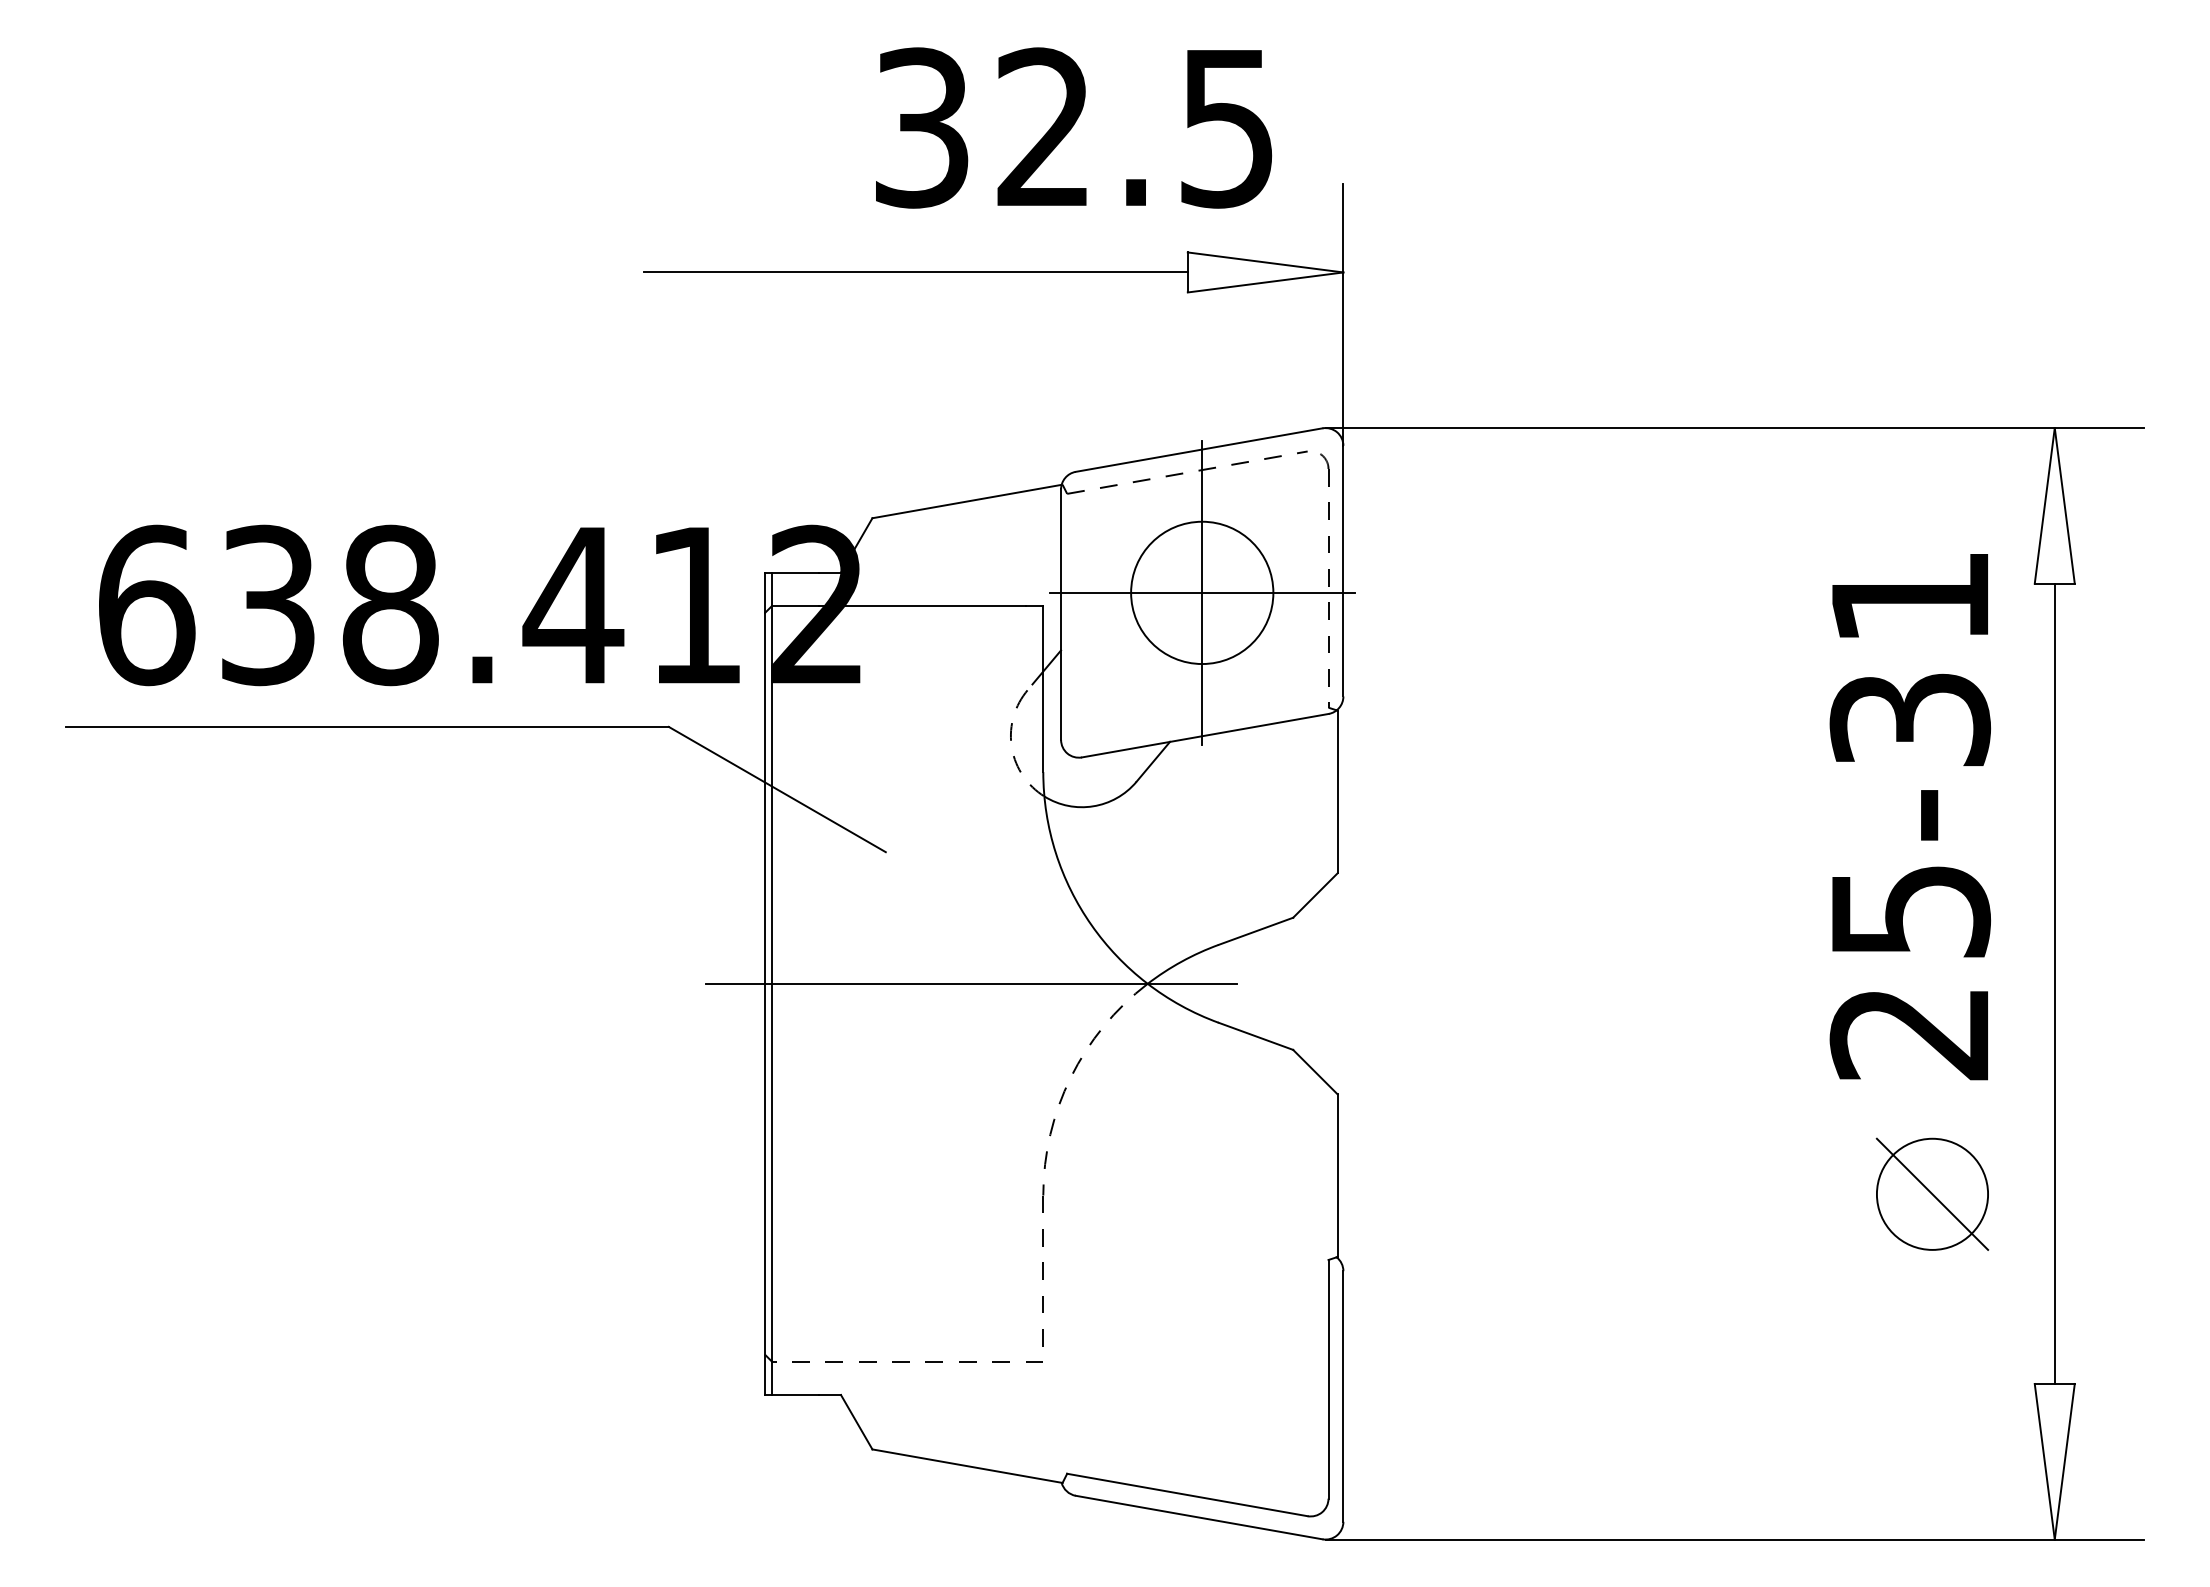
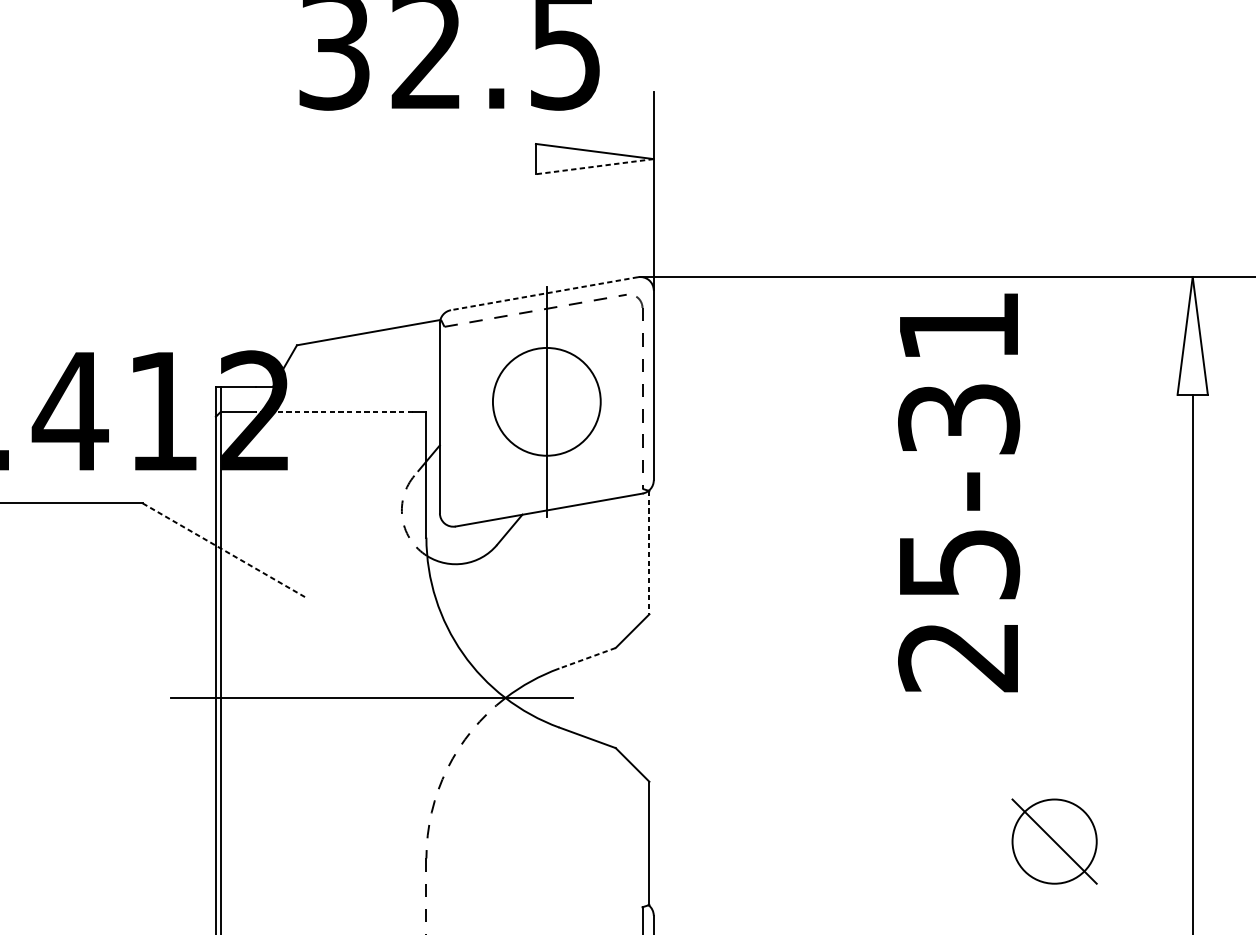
line: (915, 272) -> (329, 159), removed
line: (1265, 282) -> (594, 166), solid -> dashed
line: (1198, 450) -> (544, 293), solid -> dashed
line: (1201, 592) -> (546, 401), removed
line: (921, 605) -> (334, 411), solid -> dashed
line: (777, 789) -> (225, 550), solid -> dashed
line: (1337, 792) -> (649, 553), solid -> dashed
text: (1909, 817) -> (958, 493), moved
line: (1256, 931) -> (587, 658), solid -> dashed
part: (1932, 1193) -> (1054, 840), moved

